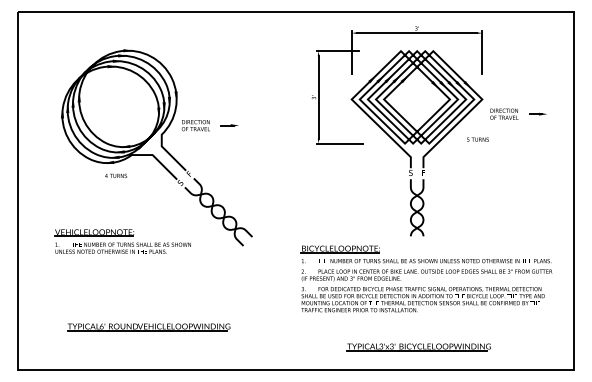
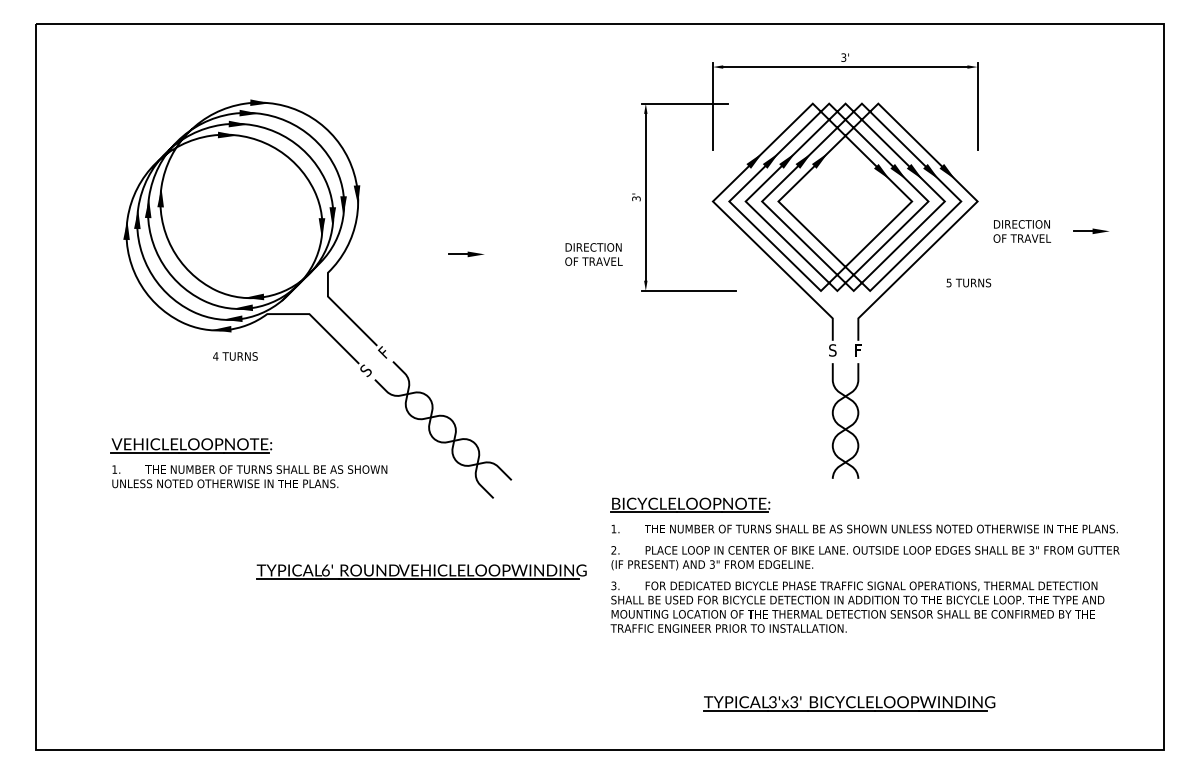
text: (195, 125) -> (592, 254), moved
part: (122, 241) -> (248, 463), moved
part: (148, 327) -> (420, 572), moved

